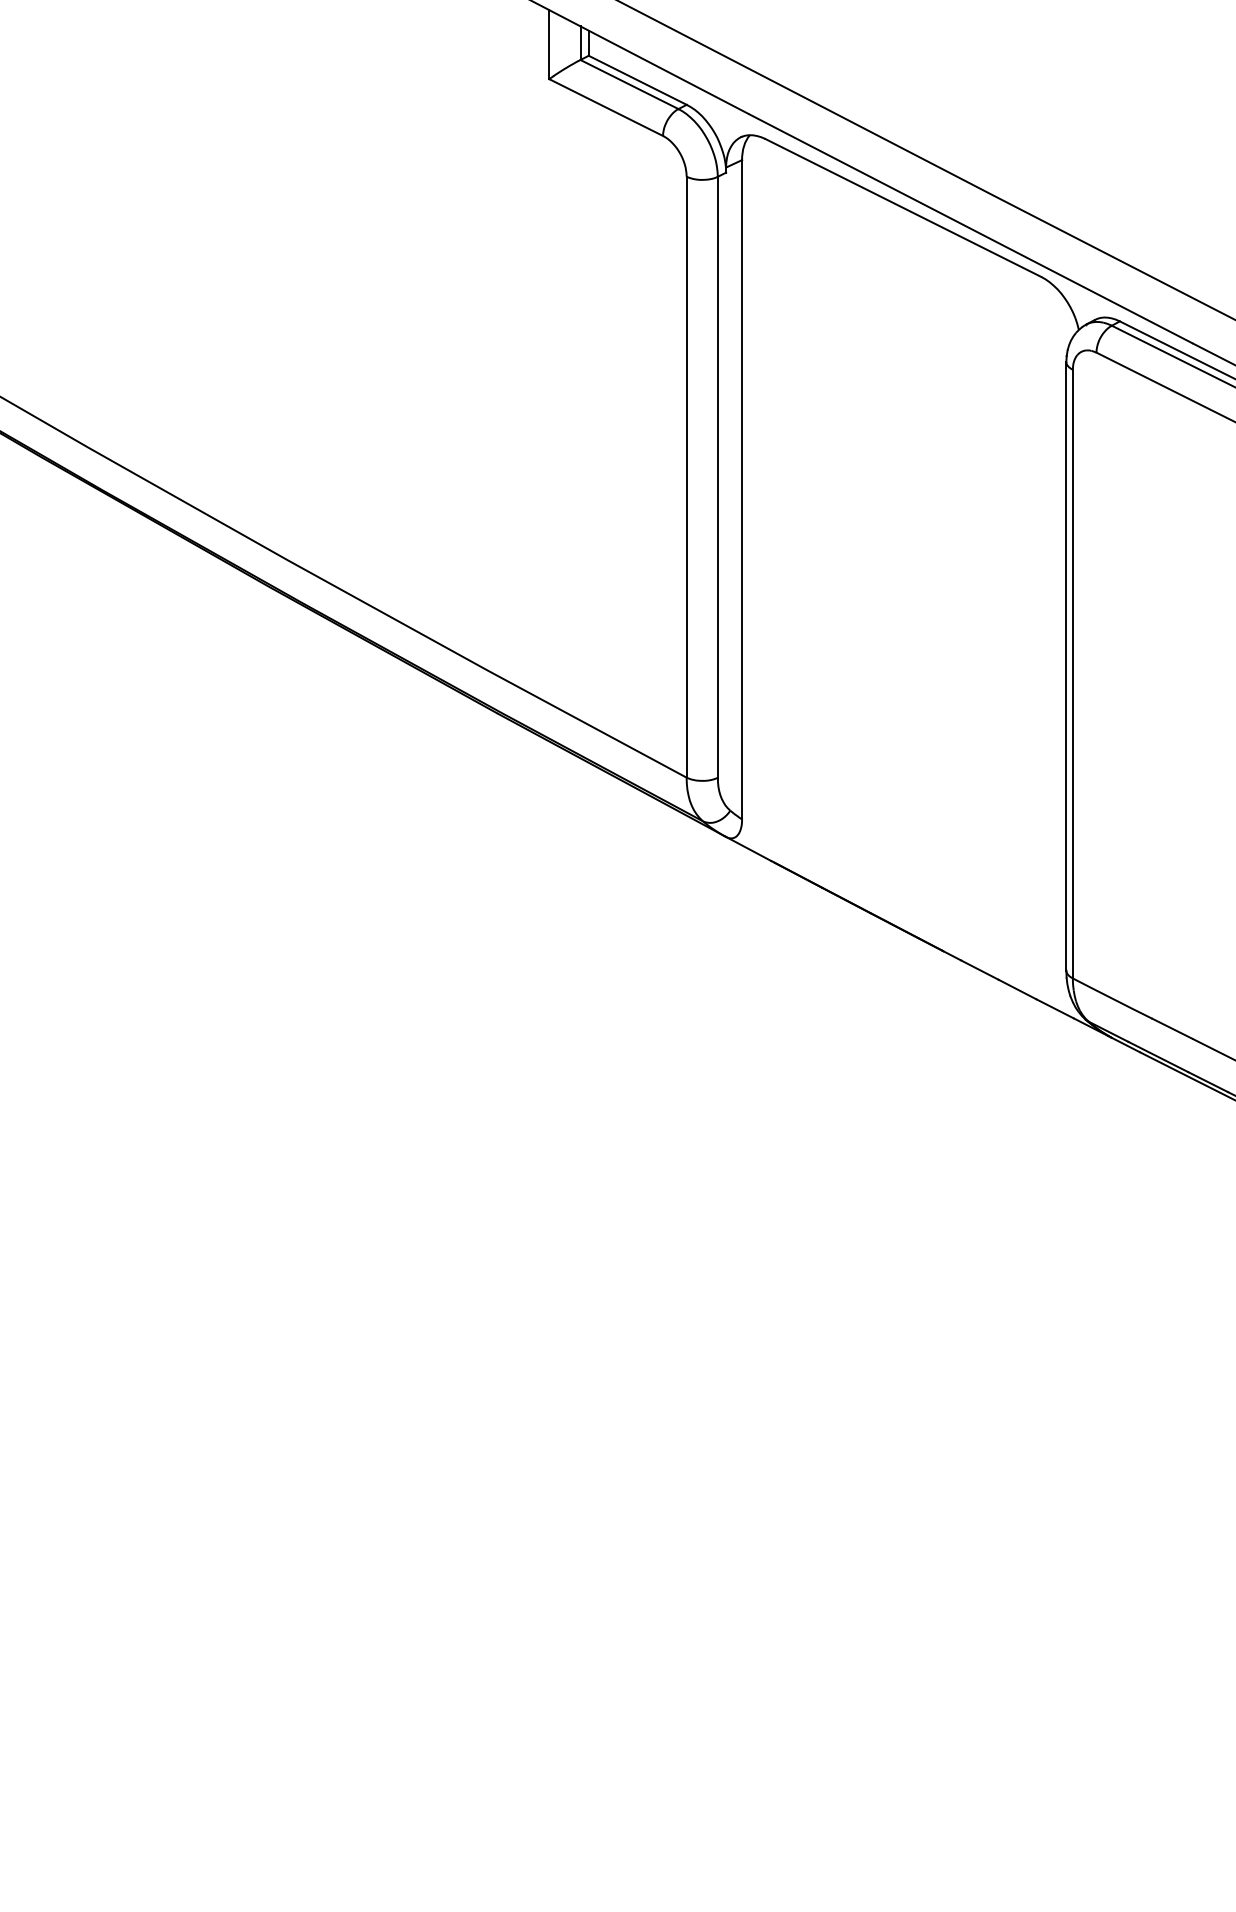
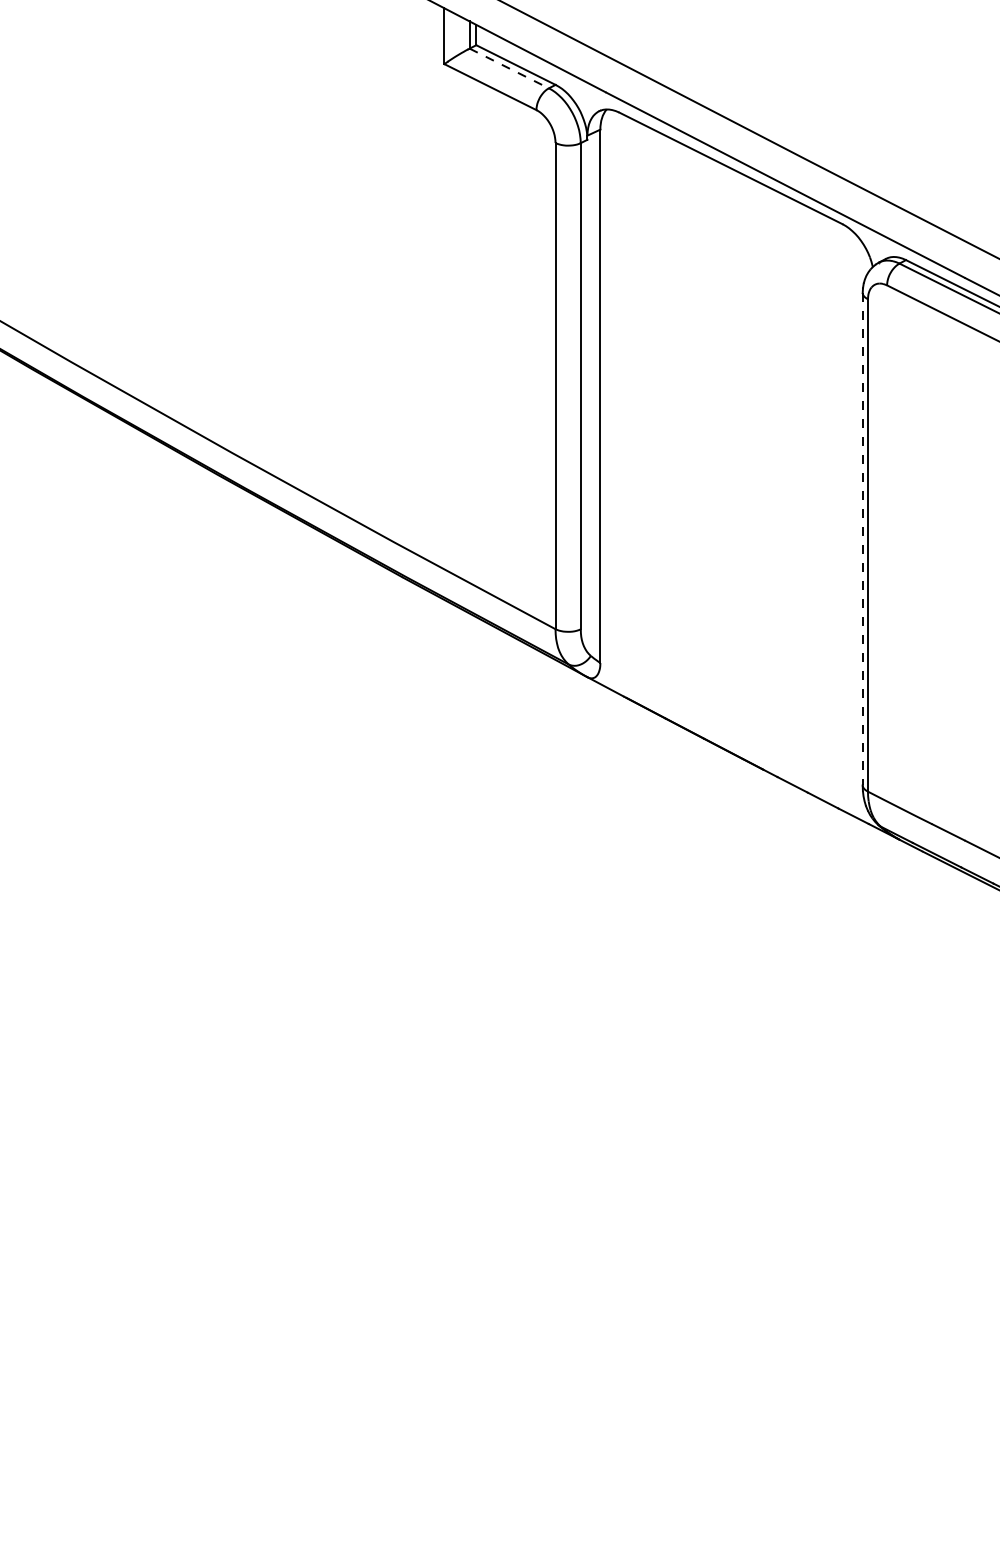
line: (629, 84) -> (509, 68), solid -> dashed
line: (1066, 666) -> (862, 539), solid -> dashed

